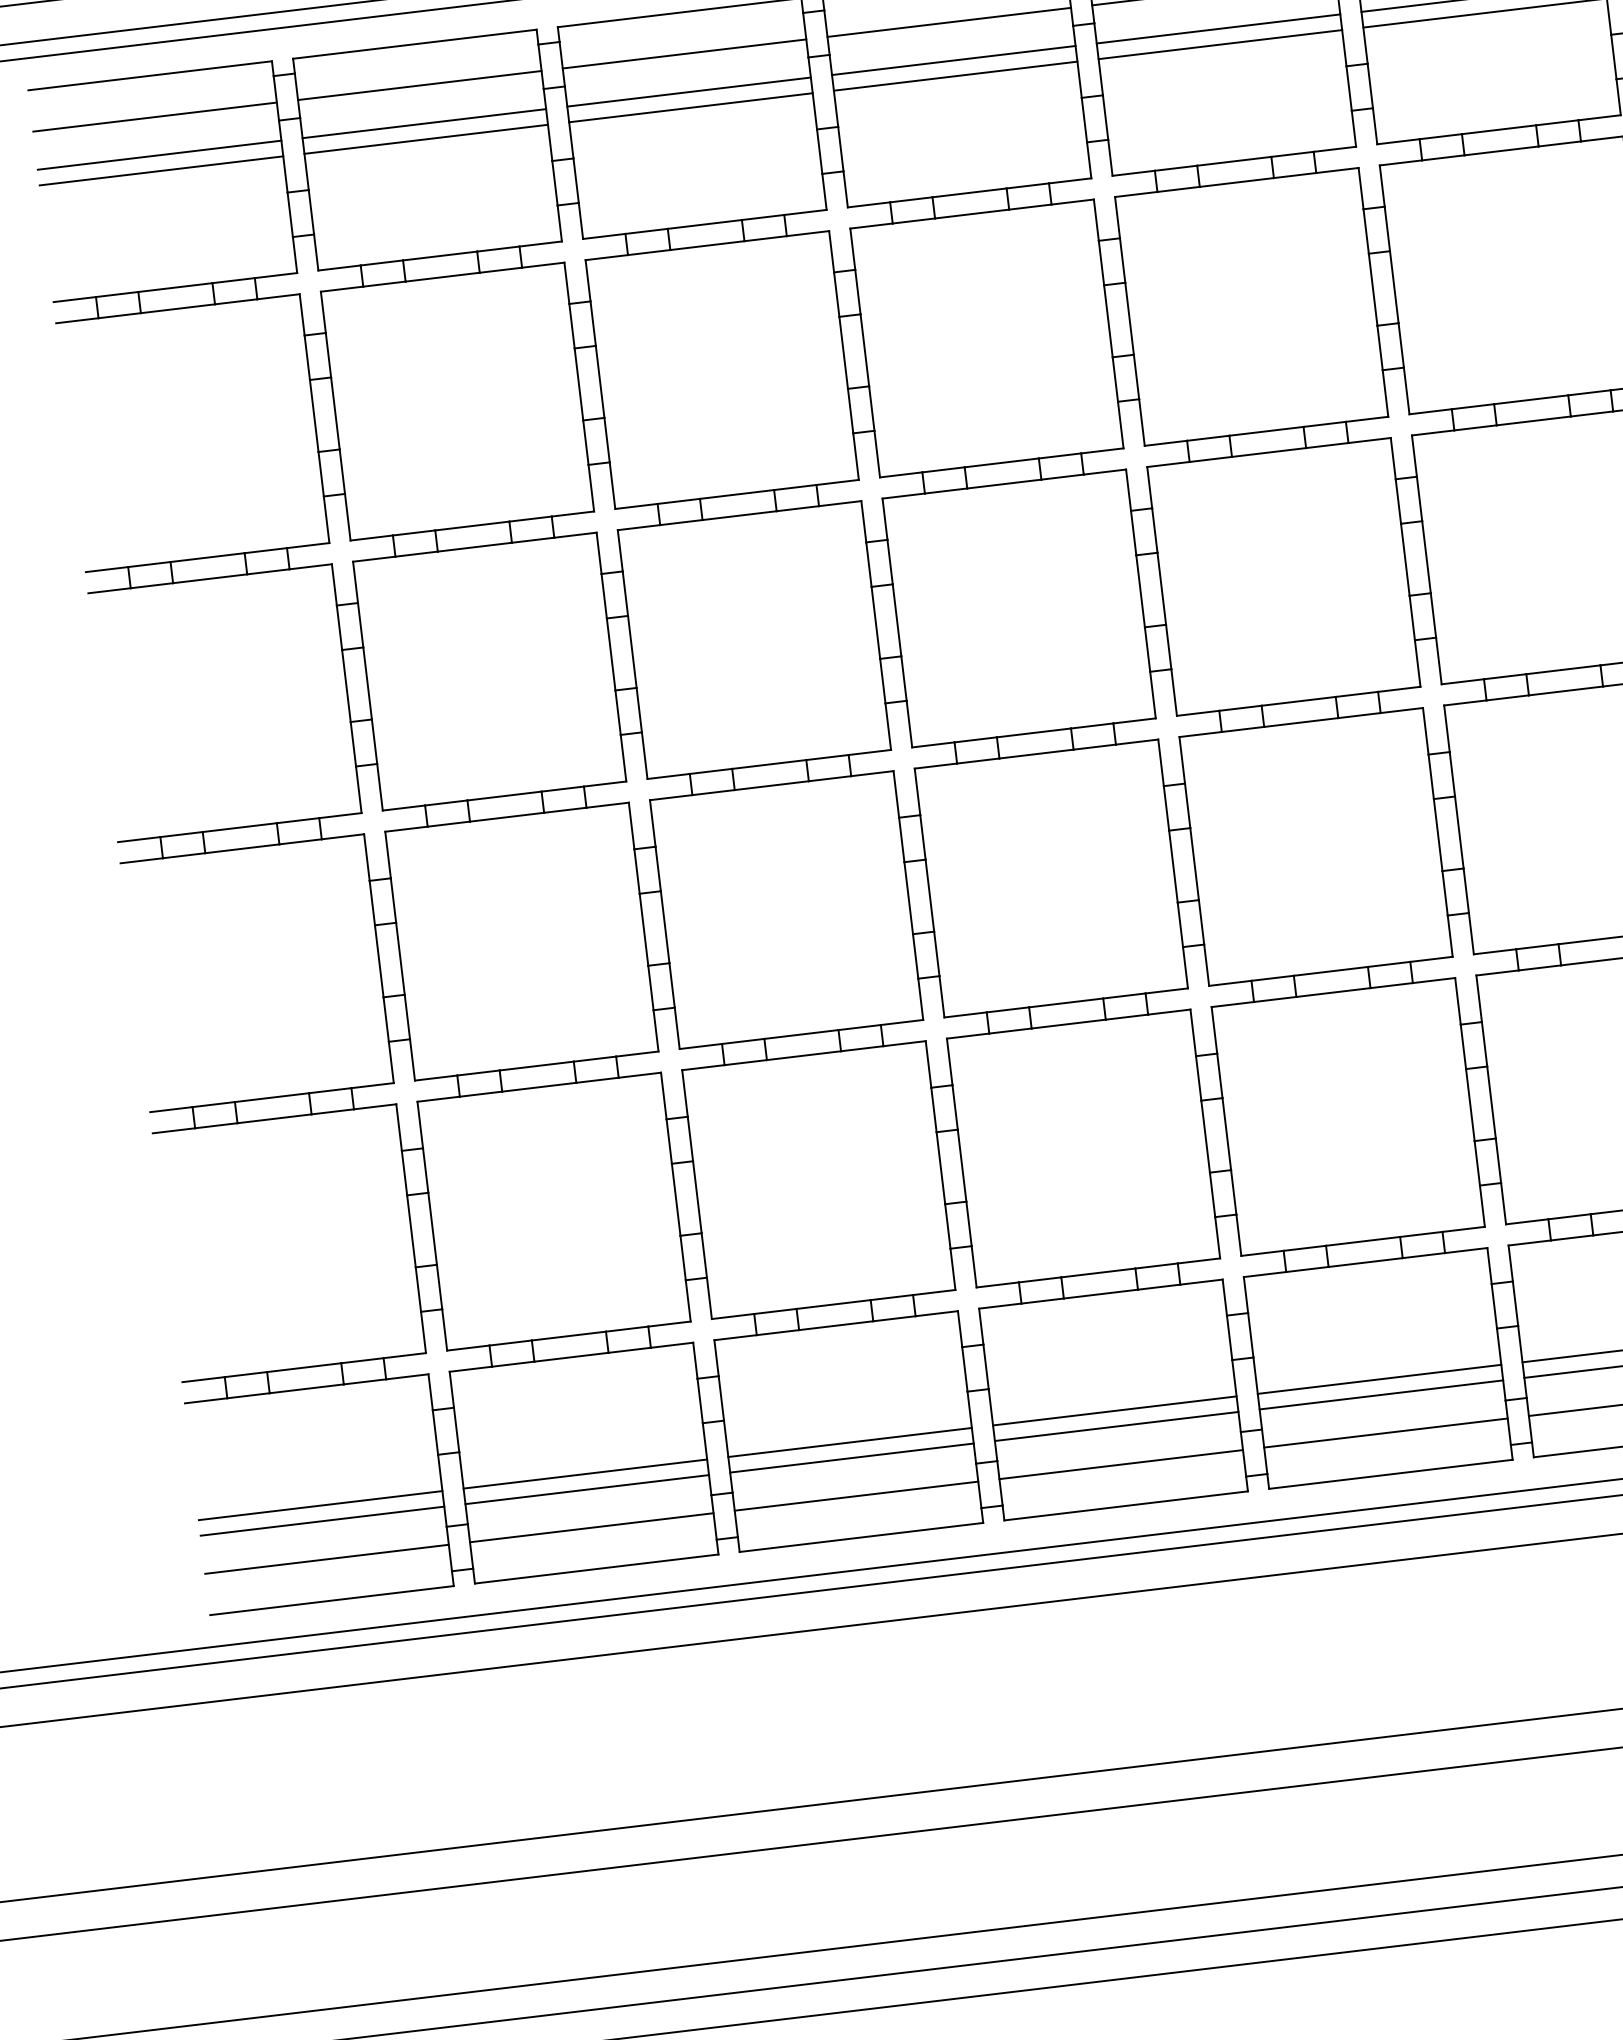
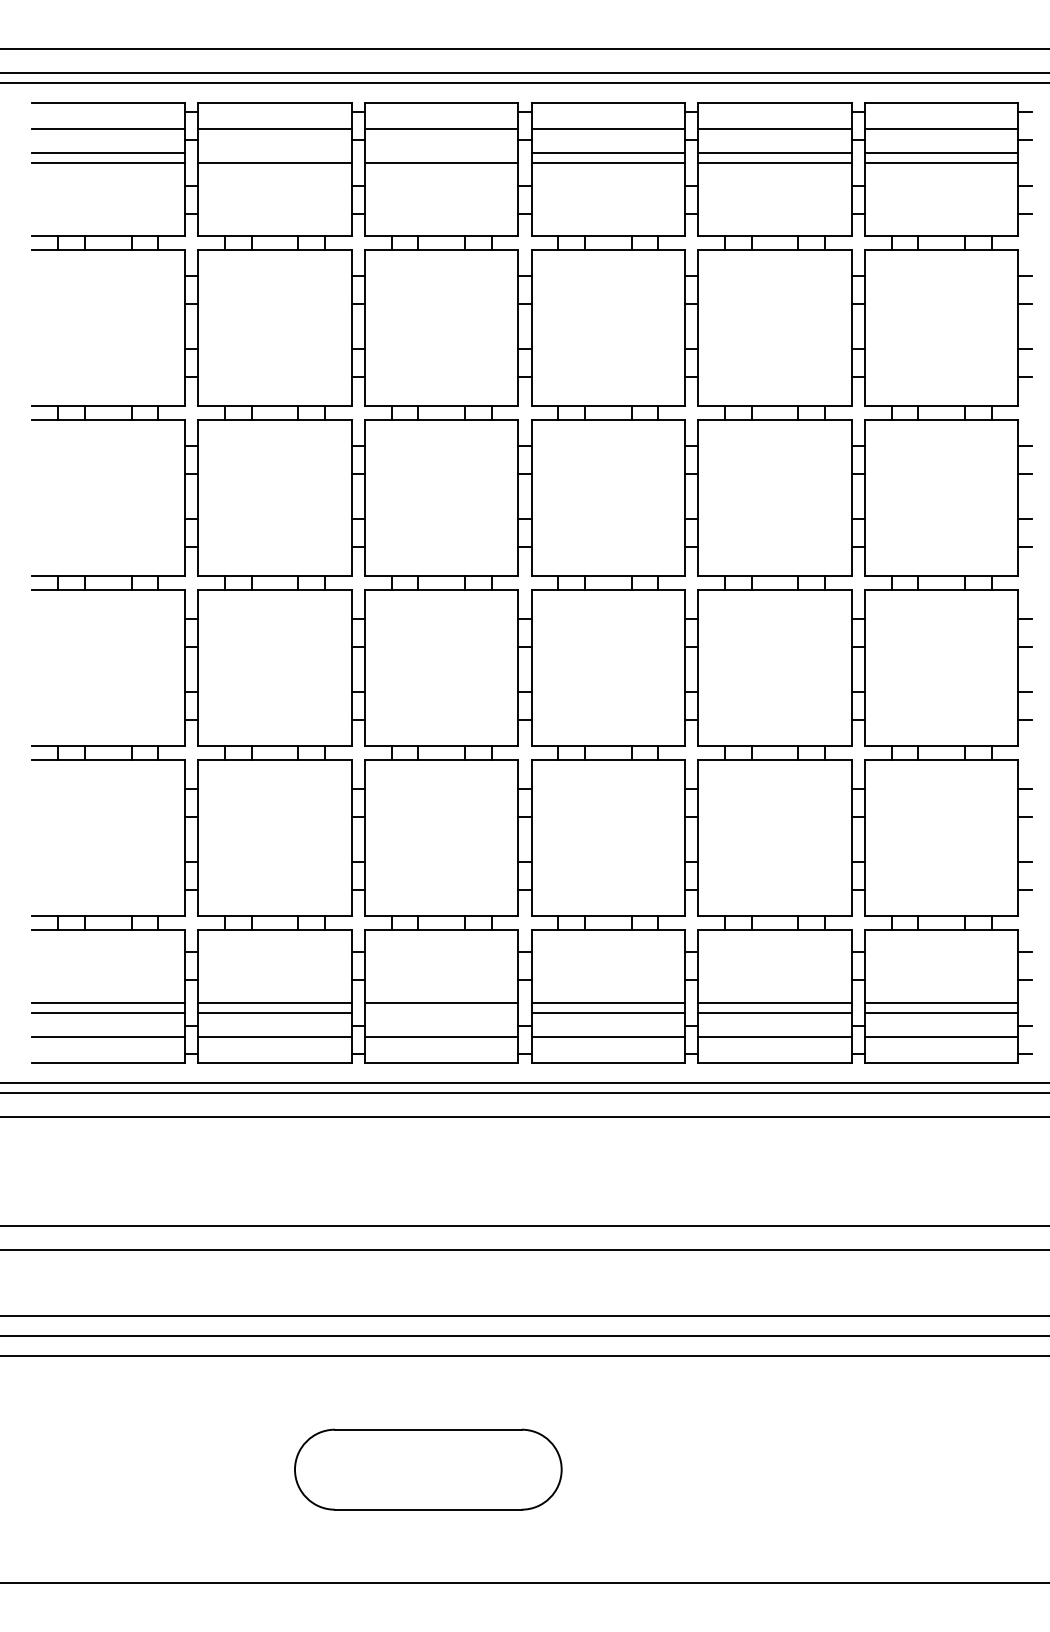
line: (688, 91) -> (441, 152), removed
line: (423, 123) -> (274, 152), removed
line: (851, 1458) -> (441, 1013), removed

